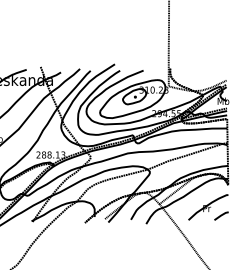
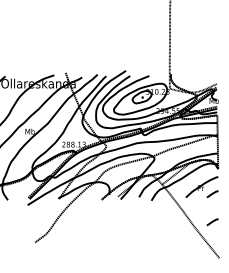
line: (221, 250) -> (212, 222), added

